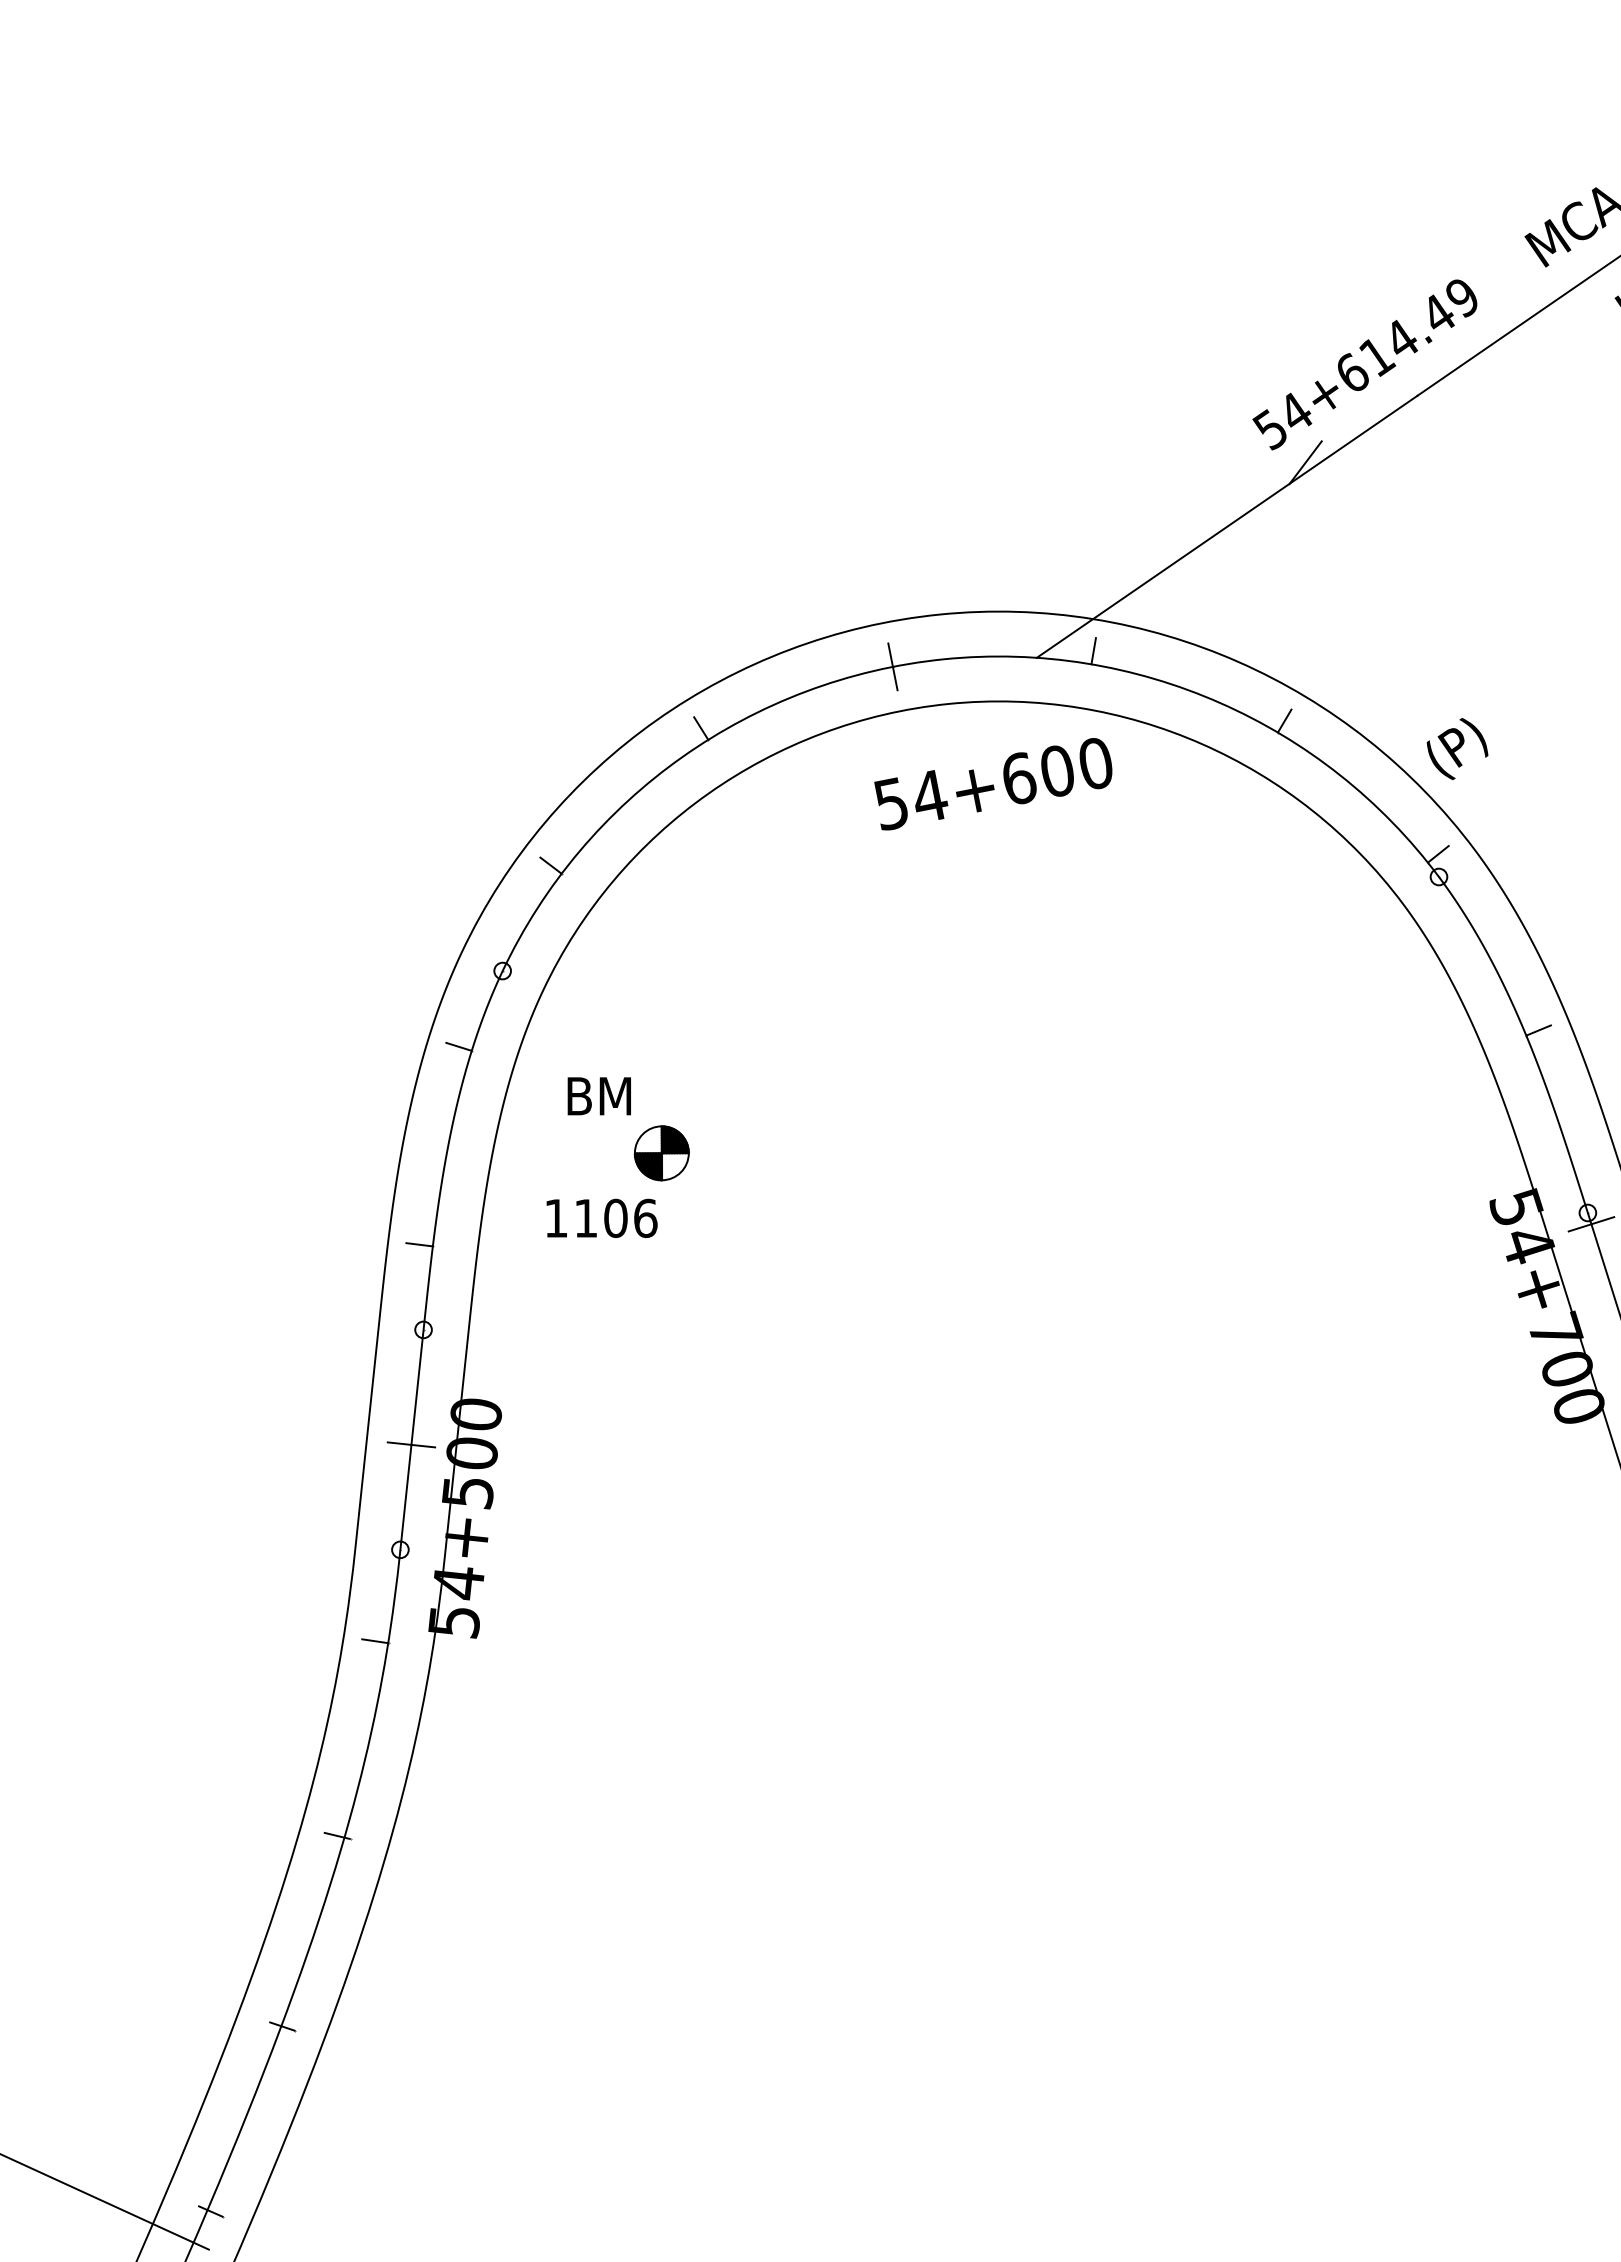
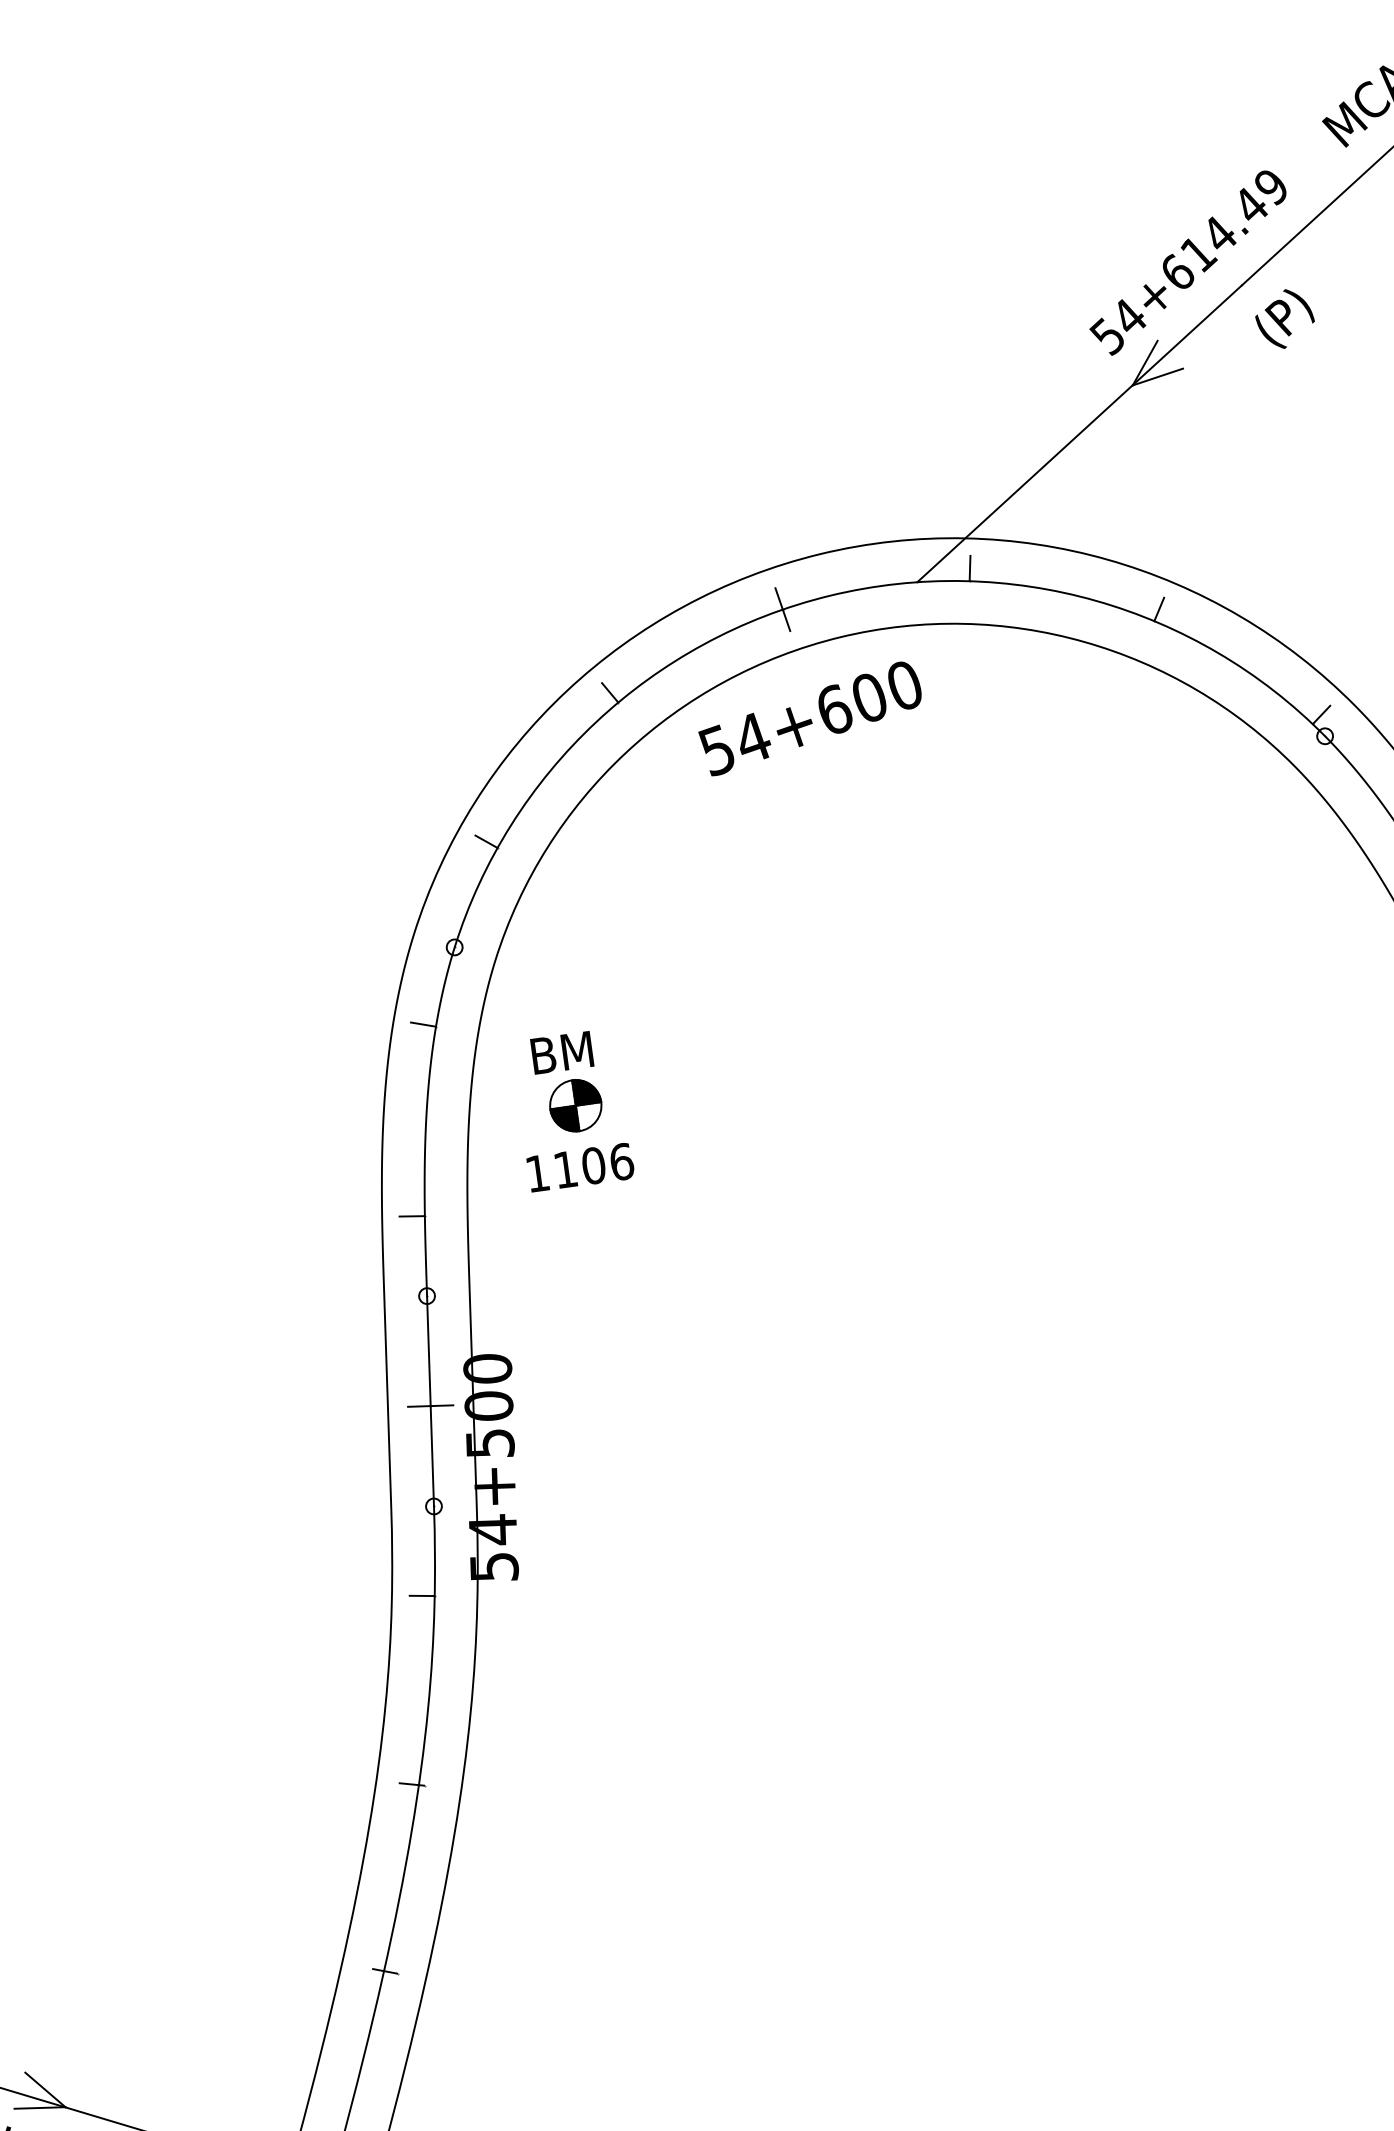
line: (1316, 478) -> (1157, 376), added
text: (1457, 749) -> (1285, 319), moved
text: (993, 784) -> (810, 718), moved
part: (661, 1153) -> (575, 1105), moved

